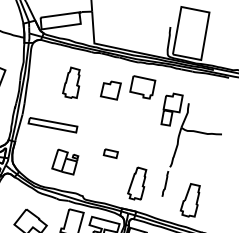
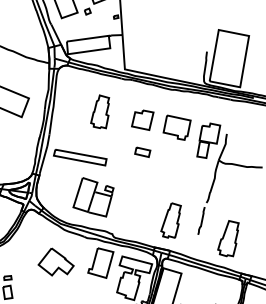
part: (142, 87) -> (176, 127), moved
part: (110, 152) -> (142, 151), moved
part: (65, 162) -> (93, 197), size x1.43

